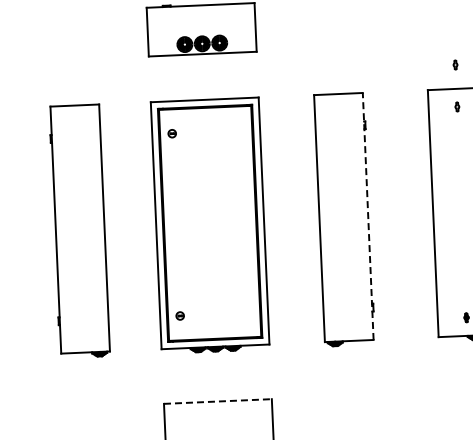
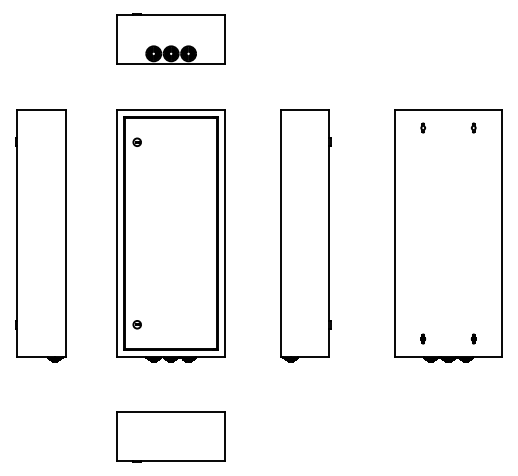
part: (454, 64) -> (422, 85), removed
line: (368, 216) -> (329, 233), dashed -> solid
line: (218, 401) -> (171, 411), dashed -> solid

